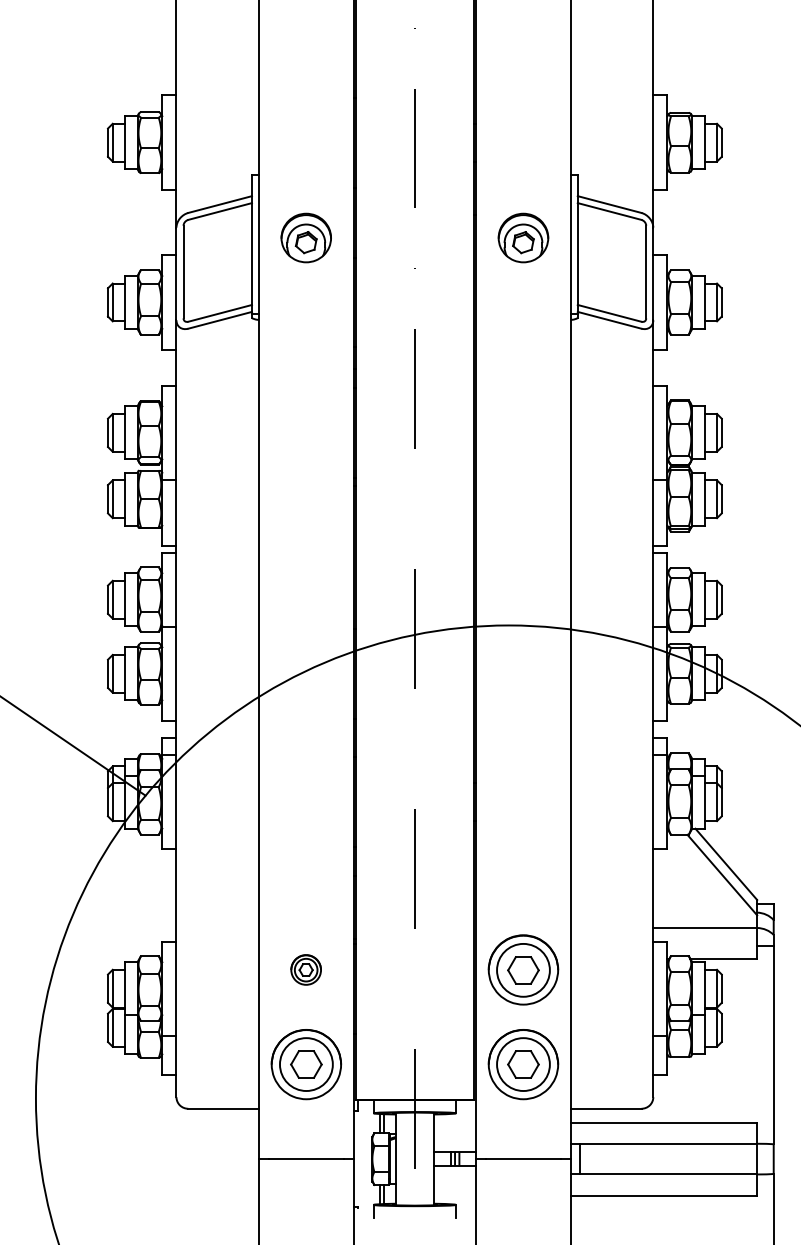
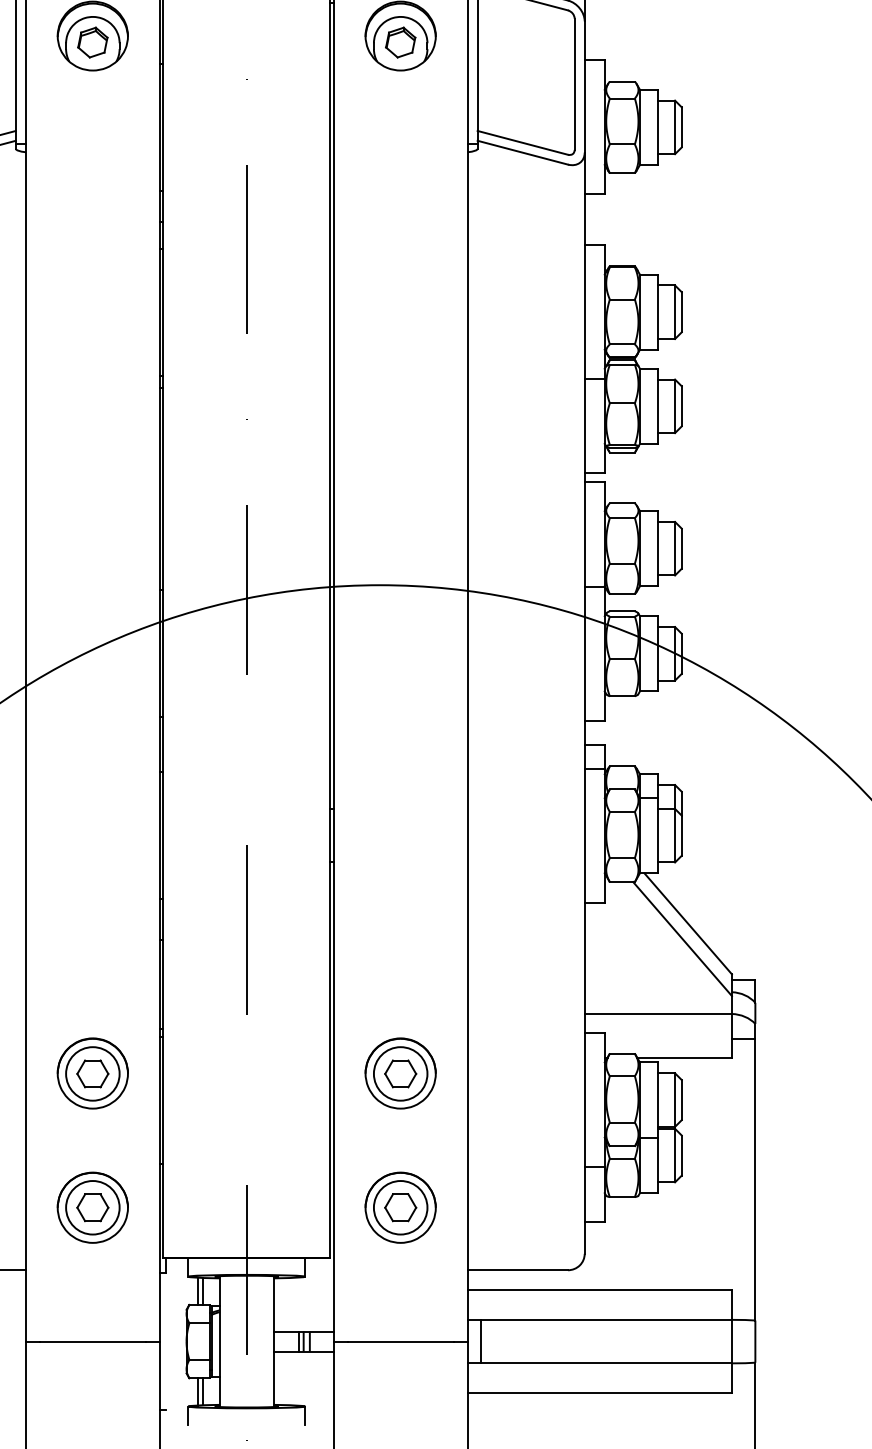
part: (305, 969) -> (91, 1072), size x1.67
part: (523, 969) -> (400, 1072), size x0.71
part: (305, 1064) -> (91, 1207), size x0.71
part: (523, 1064) -> (400, 1207), size x0.71

